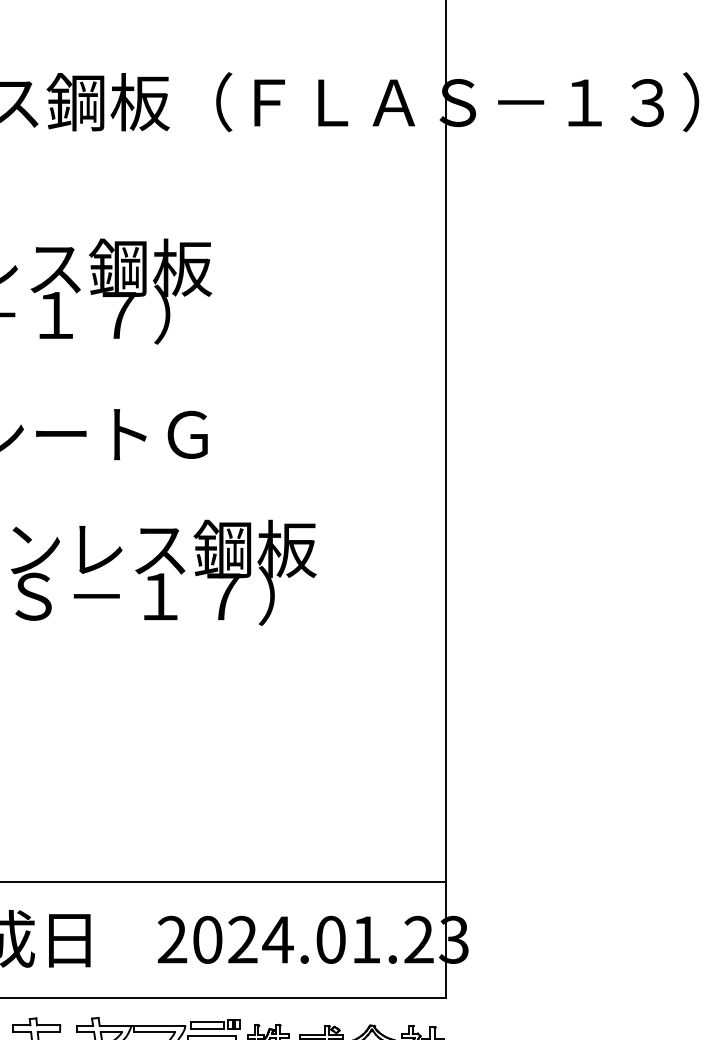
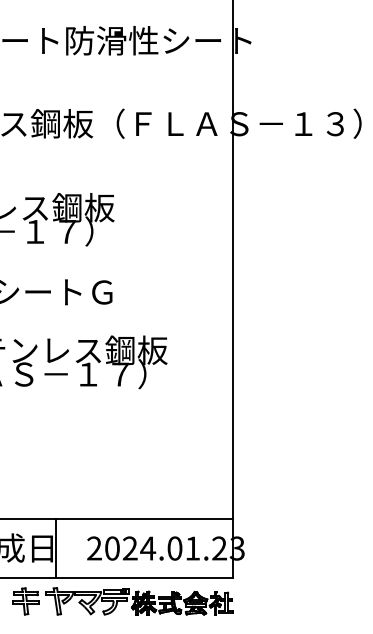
line: (97, 939) -> (56, 548), added

